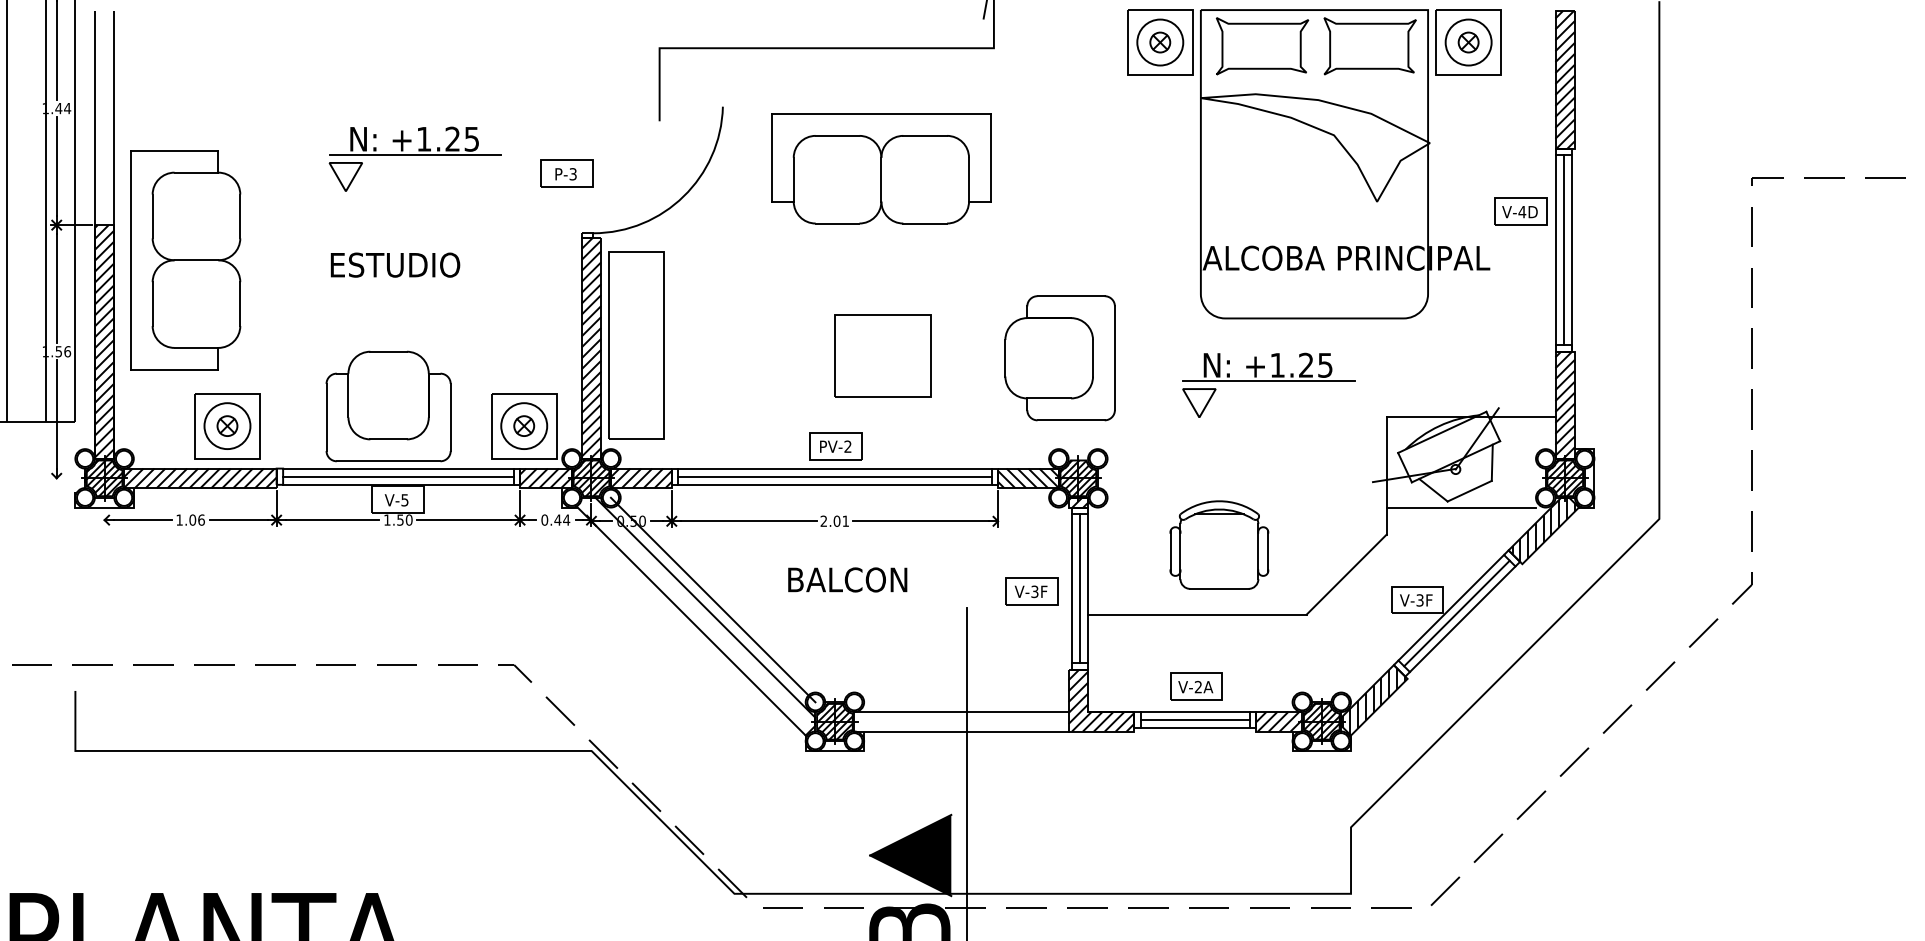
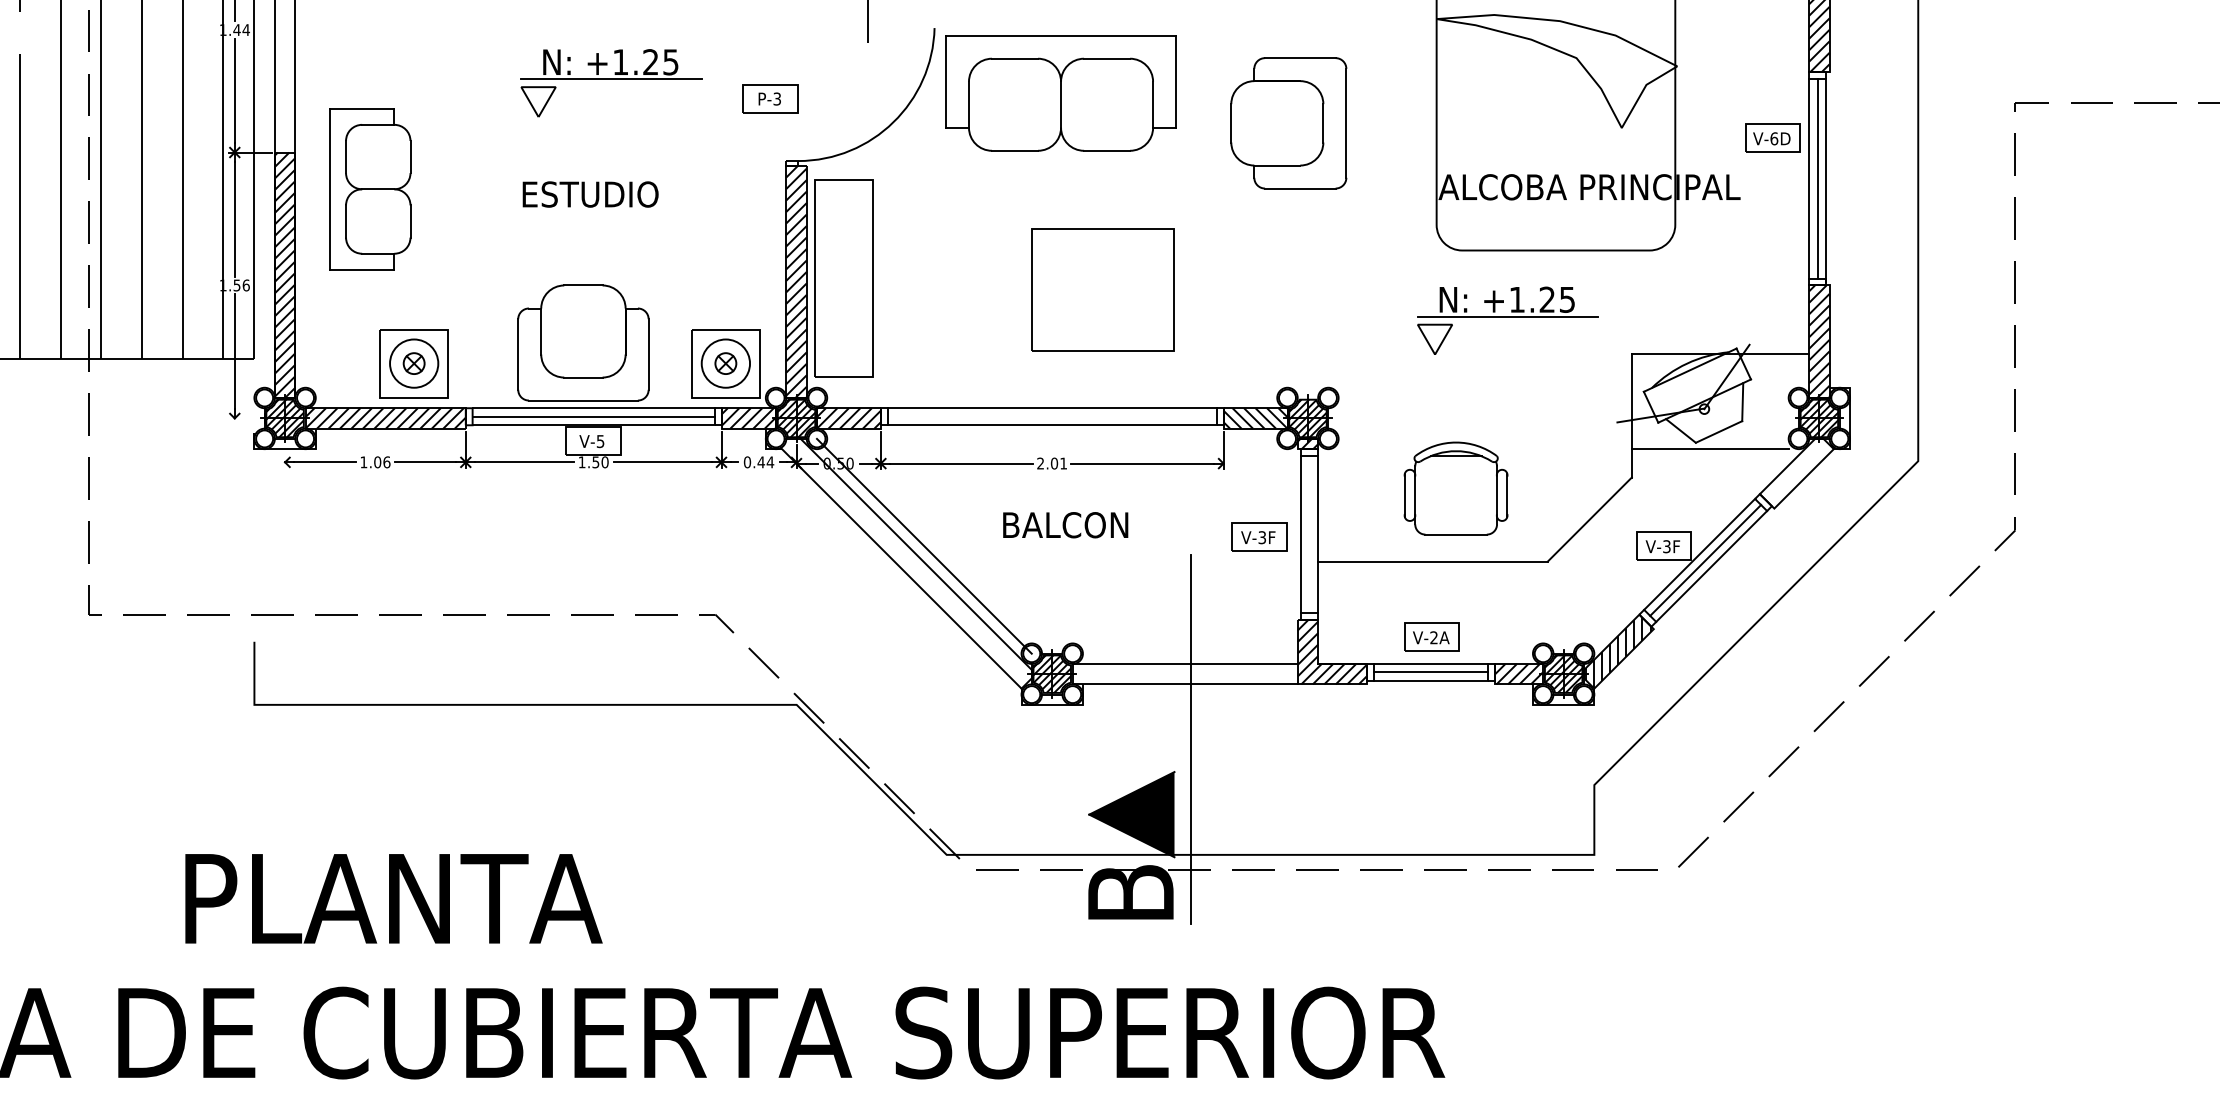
part: (880, 168) -> (1060, 93), moved
text: (1522, 211) -> (1774, 138), V-4D -> V-6D
part: (185, 259) -> (370, 188), size x0.7
part: (882, 355) -> (1102, 289), size x1.4
part: (1059, 358) -> (1288, 123), moved
part: (836, 446) -> (1053, 384), removed
line: (834, 476) -> (1051, 416), removed
hatch: (1543, 529) -> (1796, 472), removed
line: (1079, 587) -> (1309, 533), removed

